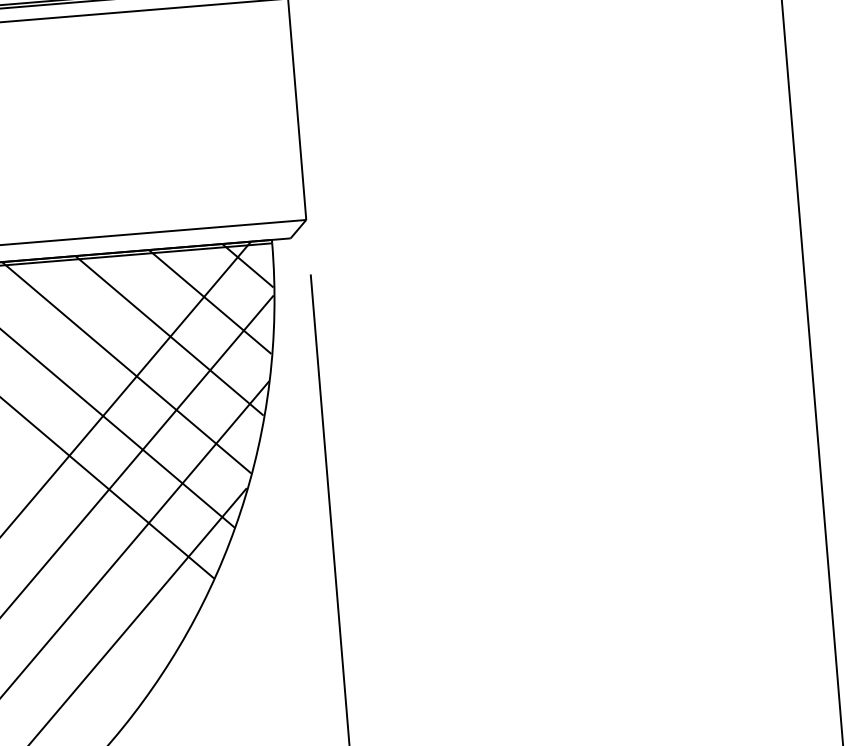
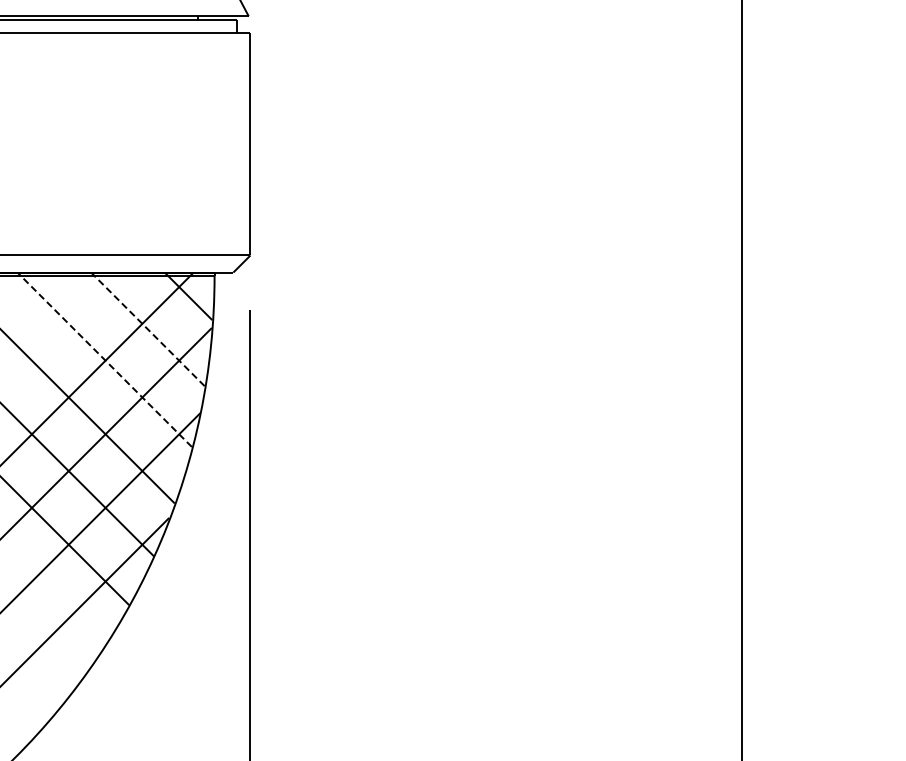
line: (209, 302) -> (147, 329), solid -> dashed
line: (169, 335) -> (104, 359), solid -> dashed

